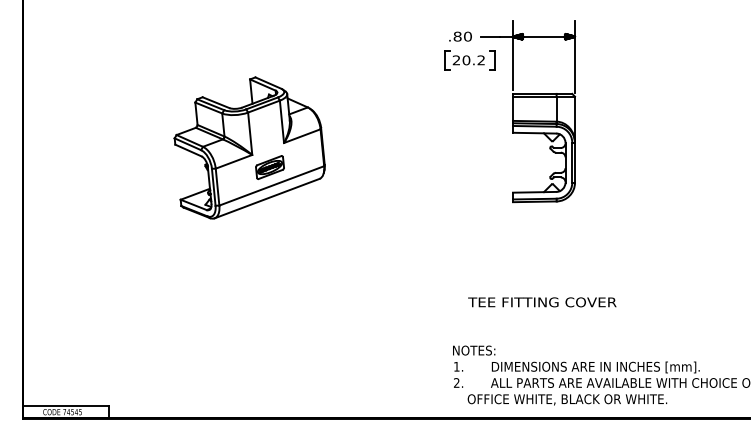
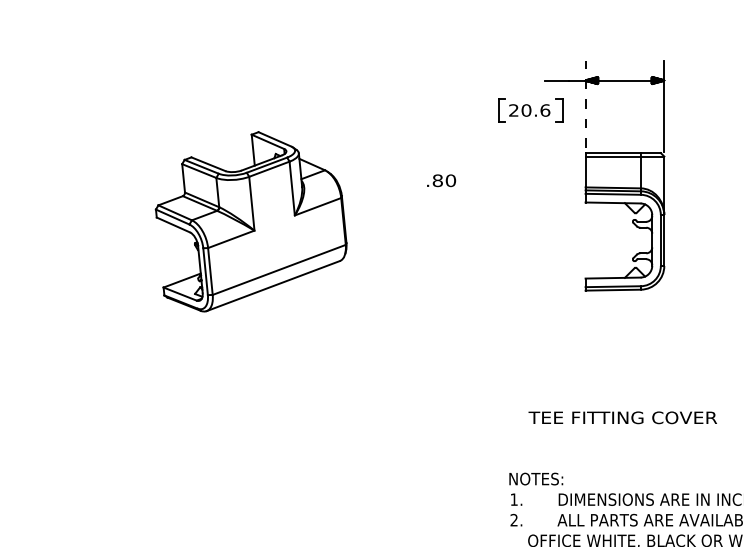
text: (460, 36) -> (441, 180), moved
line: (512, 55) -> (584, 104), solid -> dashed
text: (481, 60) -> (545, 110), 20.2 -> 20.6
part: (269, 167) -> (276, 246), removed

